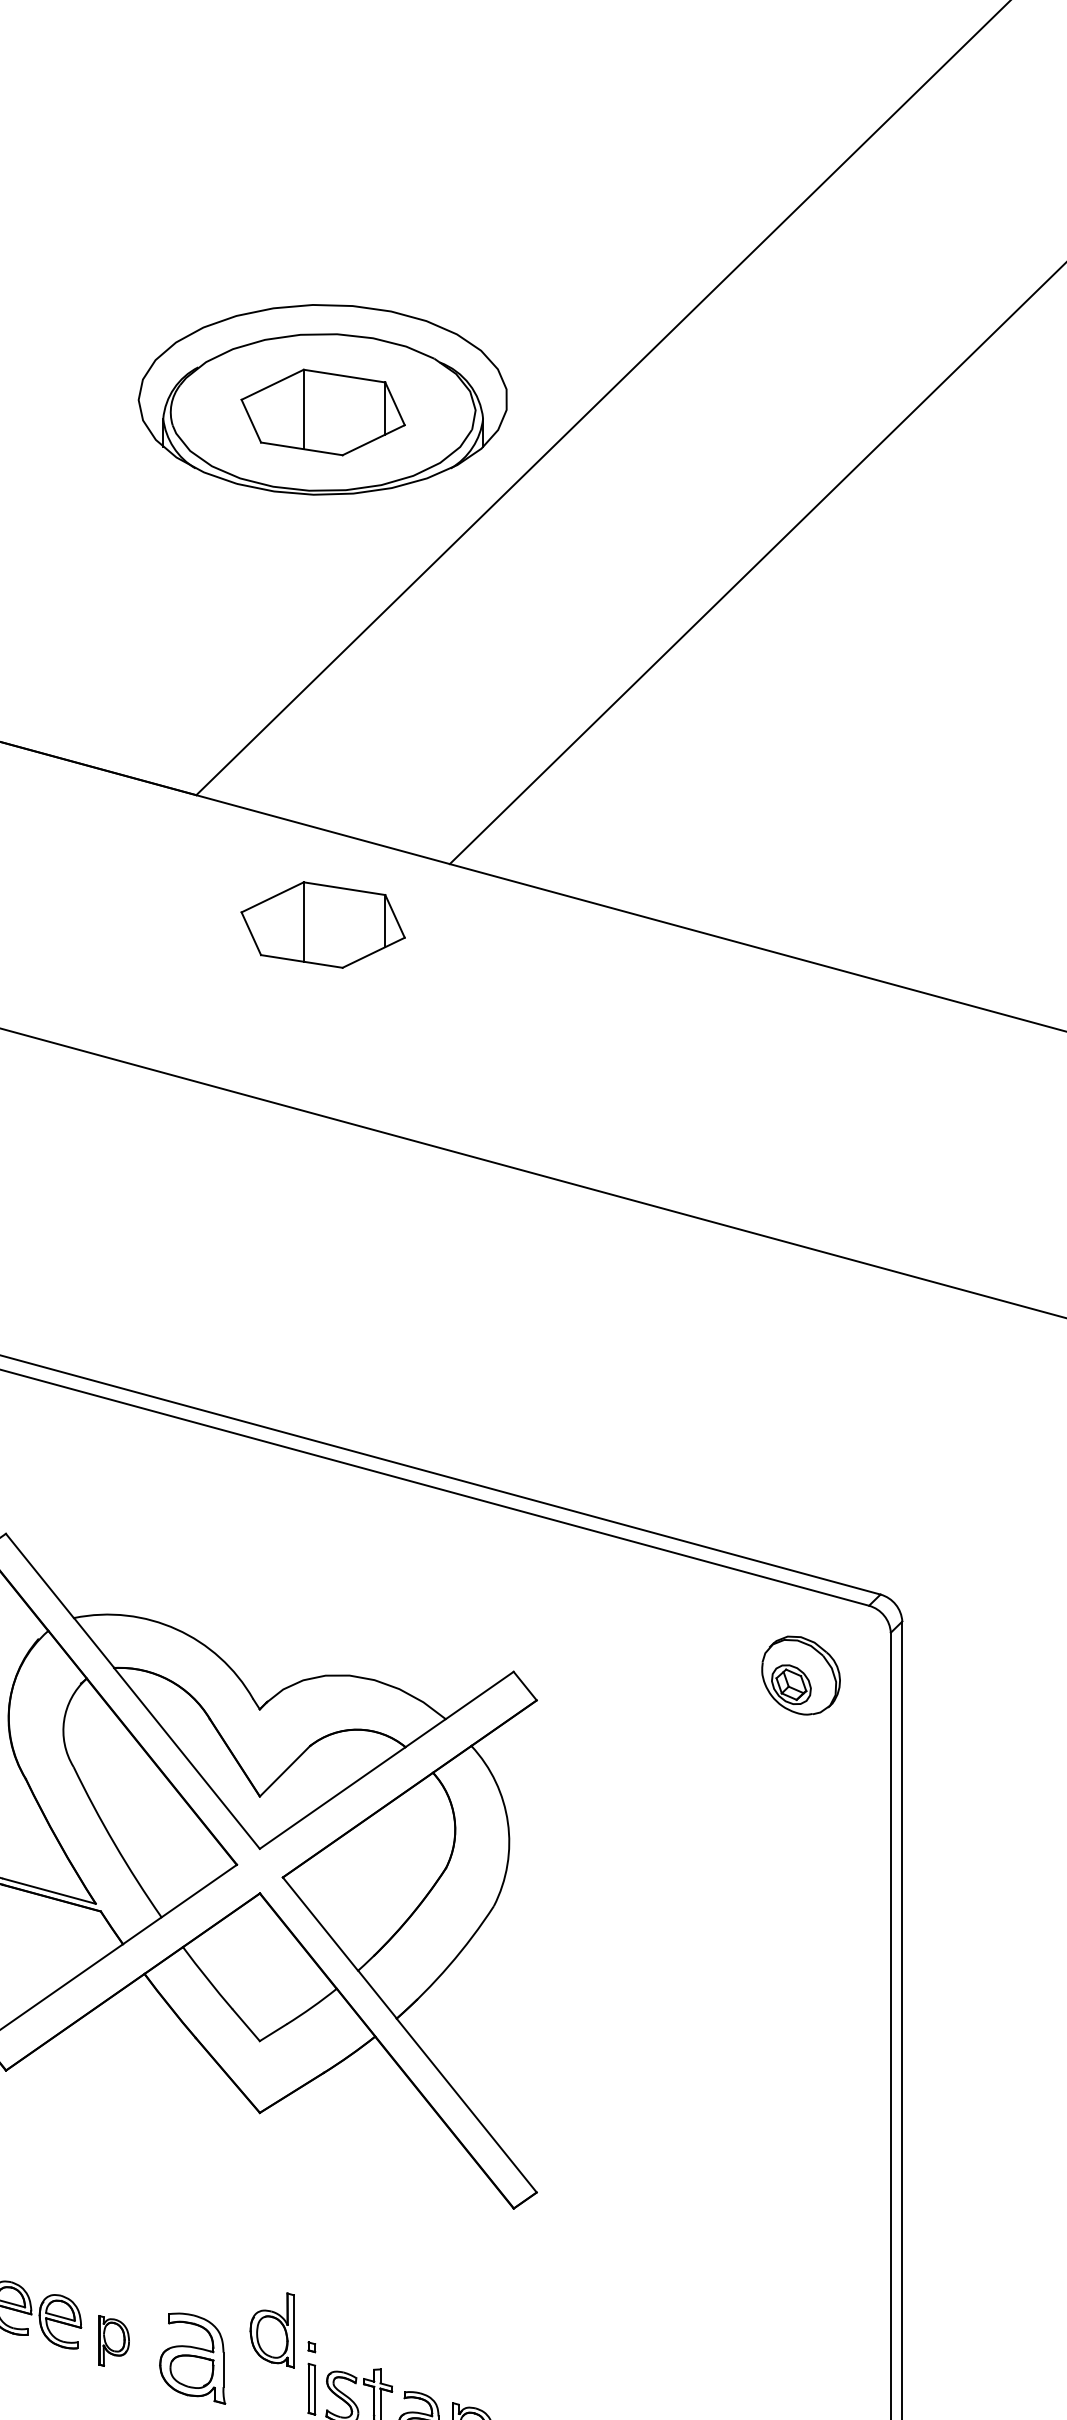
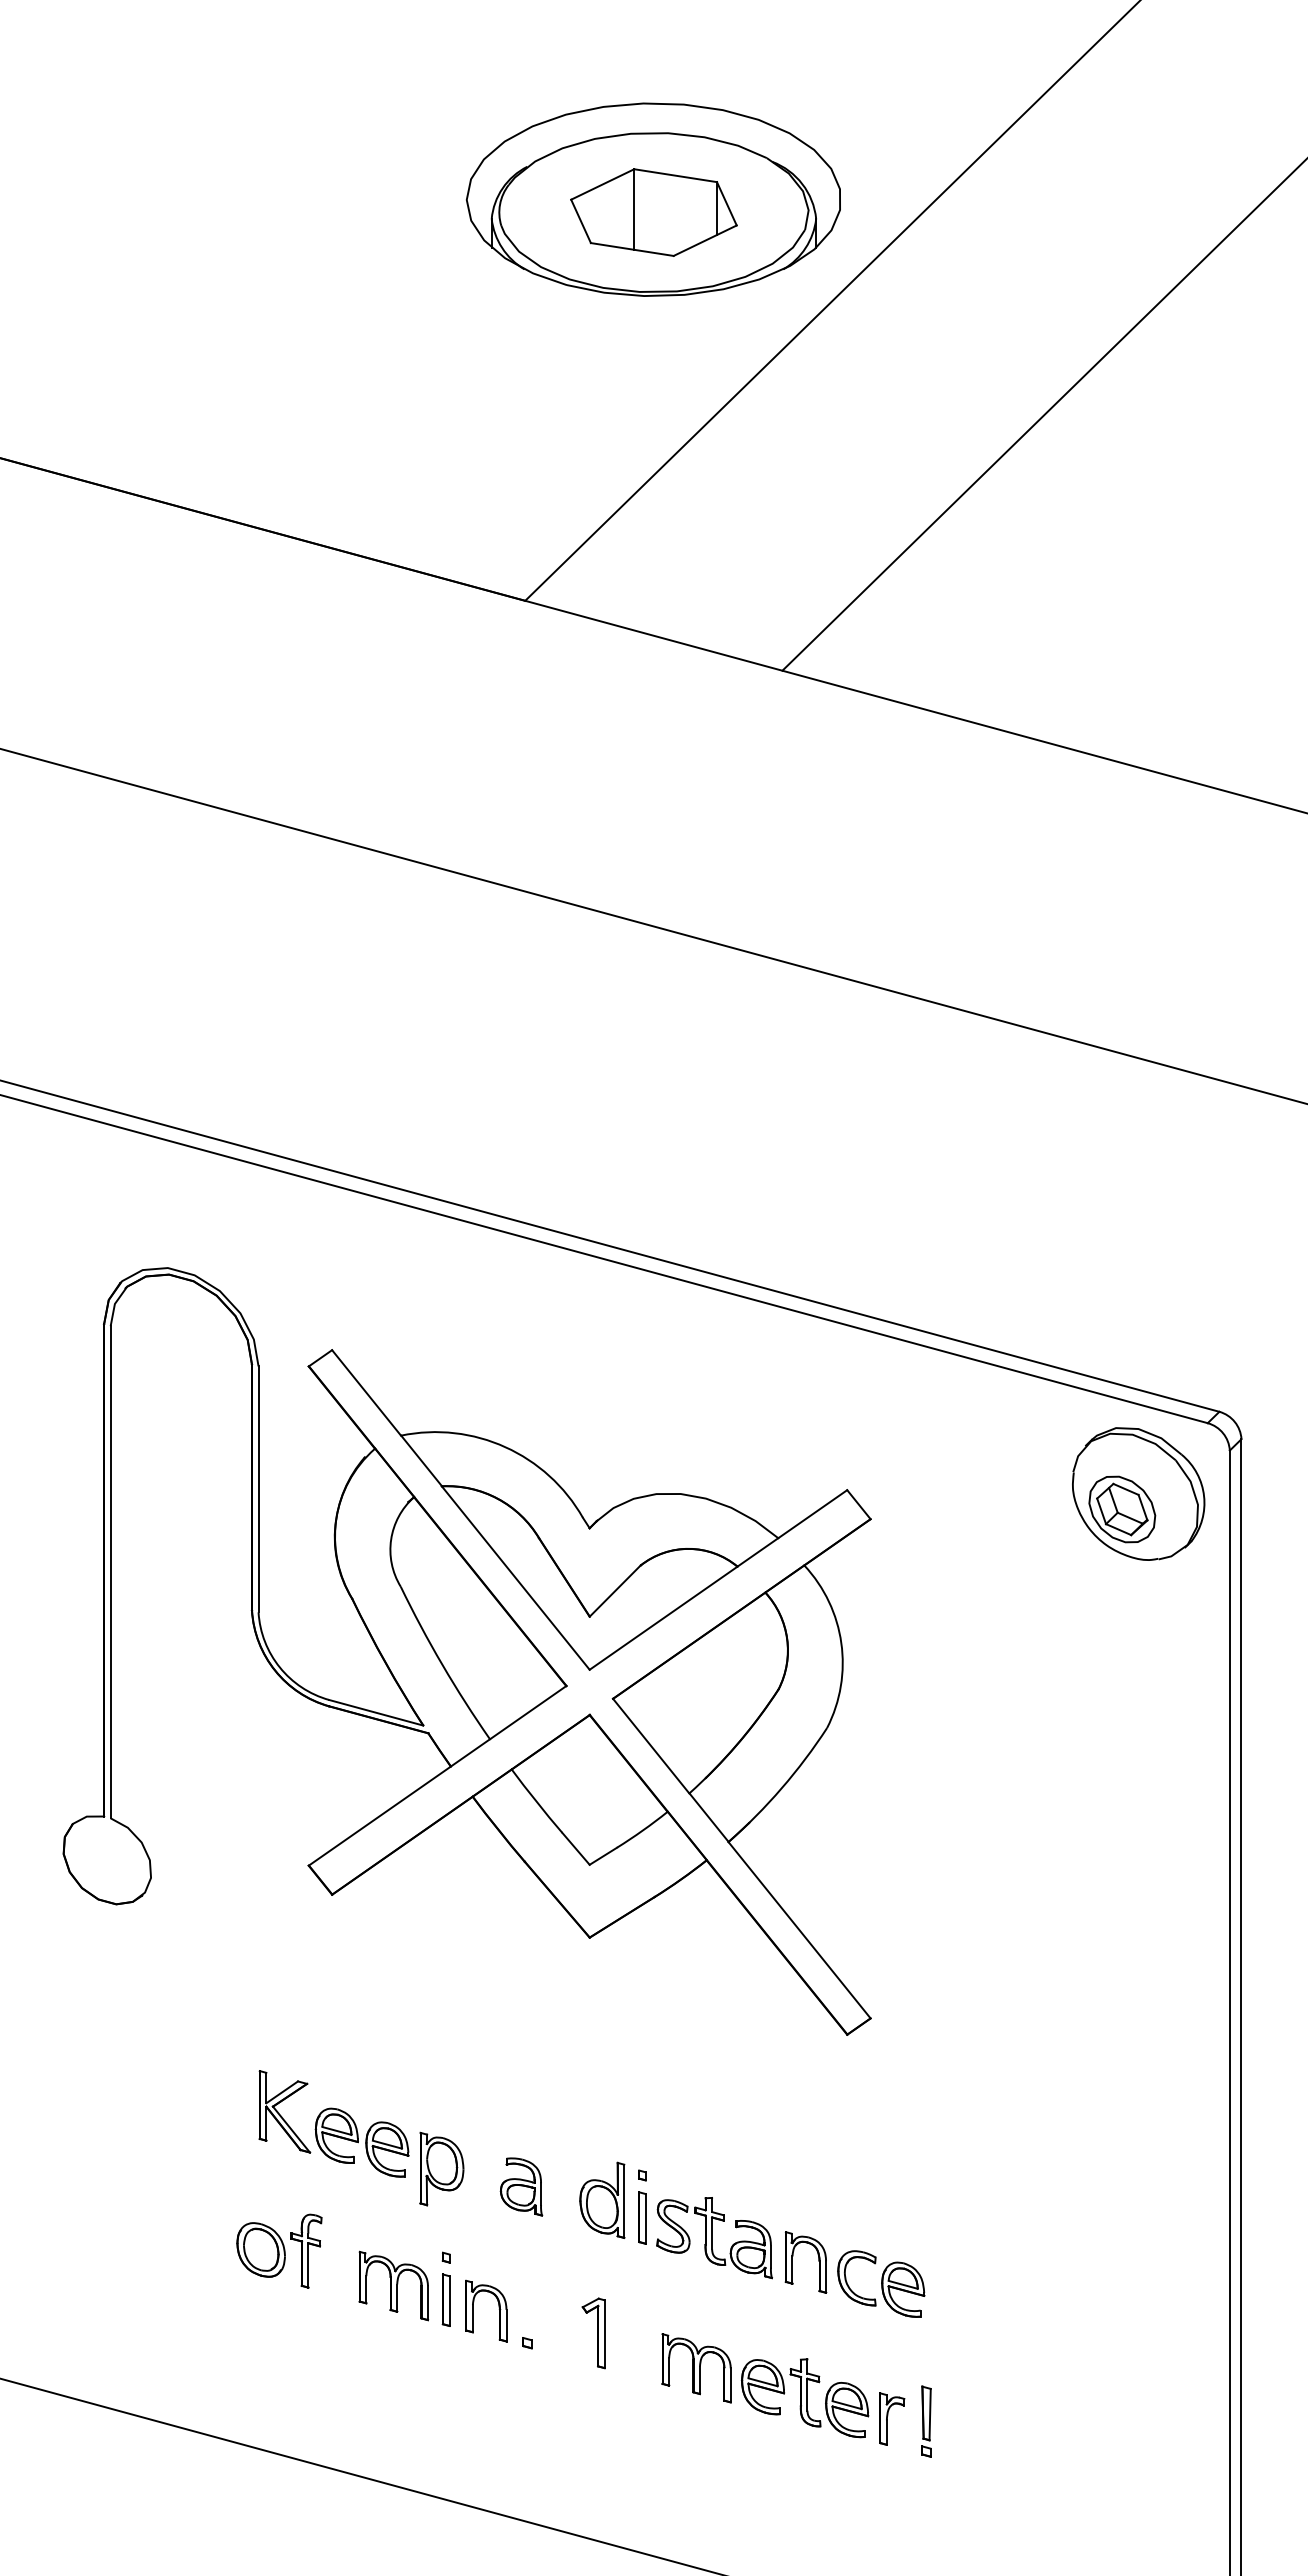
part: (322, 924) -> (653, 732), removed
part: (800, 1675) -> (1138, 1493), size x1.67
part: (272, 2329) -> (602, 2199), moved
part: (113, 2340) -> (441, 2168), size x1.43
part: (192, 2358) -> (521, 2186), size x0.62

